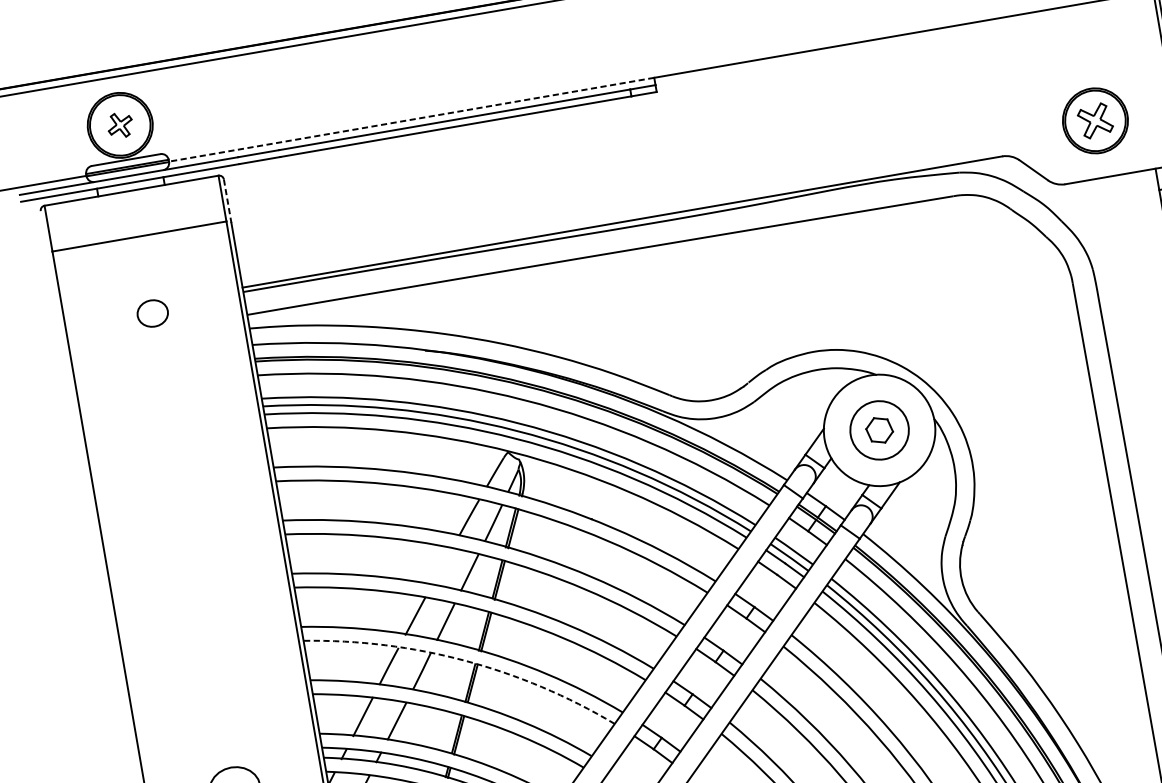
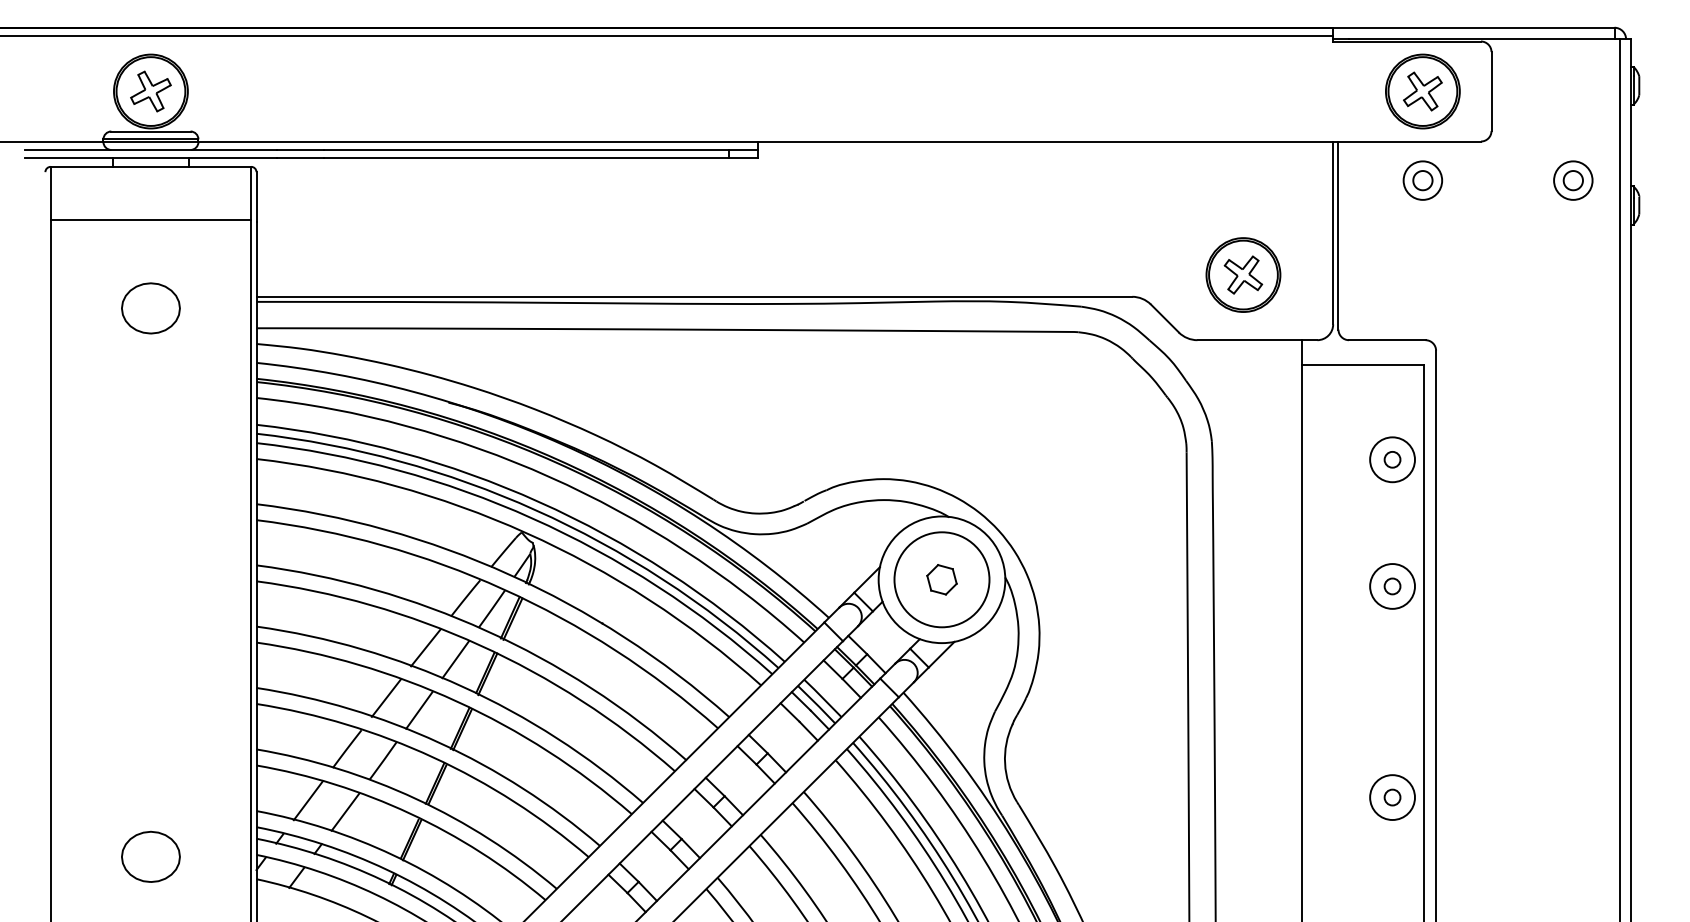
line: (411, 119) -> (478, 141), dashed -> solid
part: (119, 125) -> (150, 91), size x1.43
line: (227, 201) -> (256, 197), dashed -> solid
part: (152, 313) -> (150, 308), size x1.67
circle: (879, 430) -> (941, 579), size x1.43
line: (441, 566) -> (425, 647), added
arc: (465, 660) -> (433, 757), dashed -> solid

